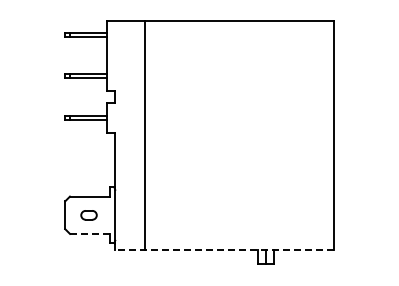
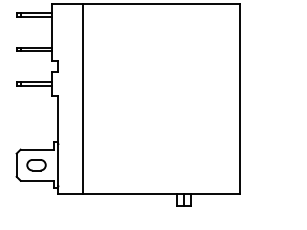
part: (88, 215) -> (36, 165), size x1.43
line: (89, 233) -> (36, 180), dashed -> solid
line: (224, 250) -> (149, 194), dashed -> solid

